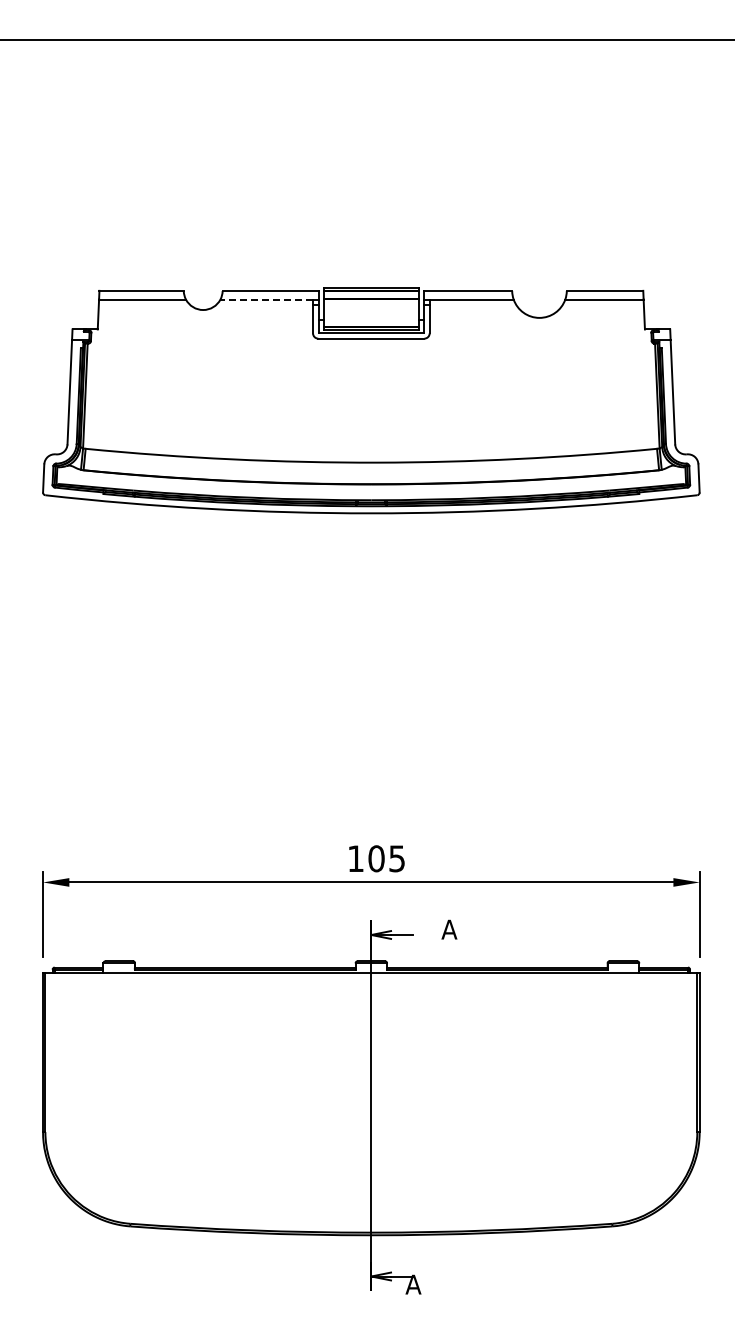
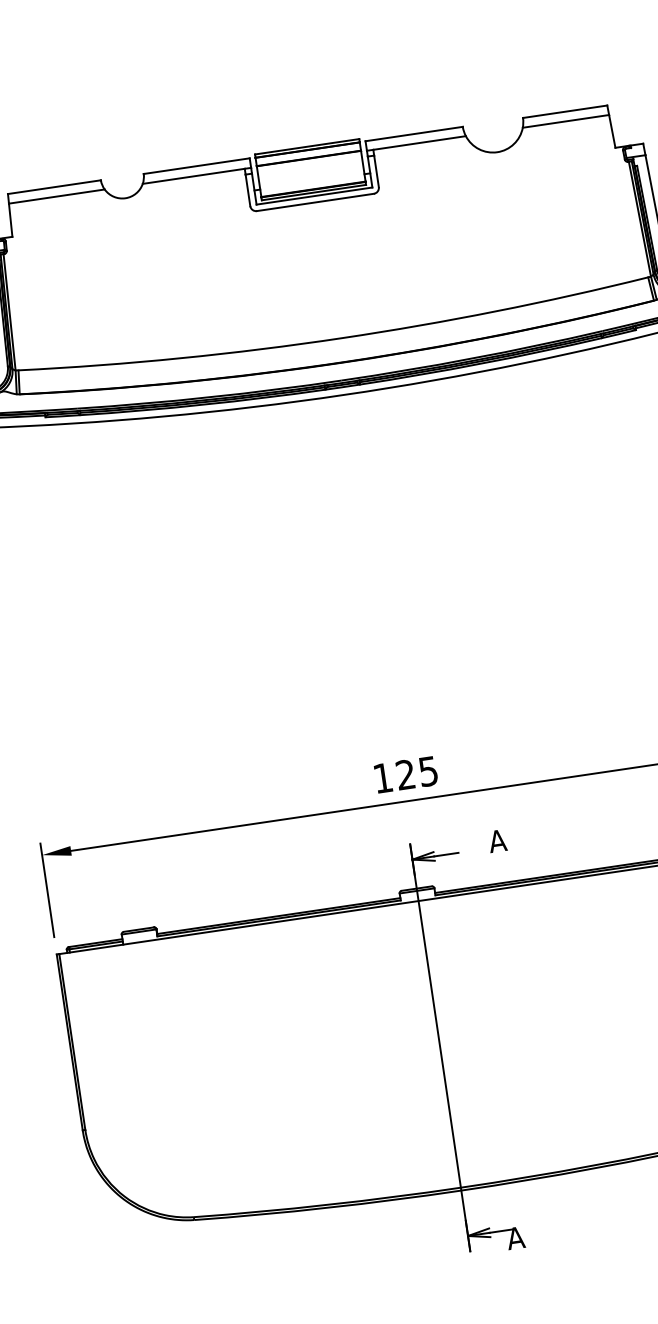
line: (266, 299) -> (193, 176), dashed -> solid
text: (376, 858) -> (405, 774), 105 -> 125

